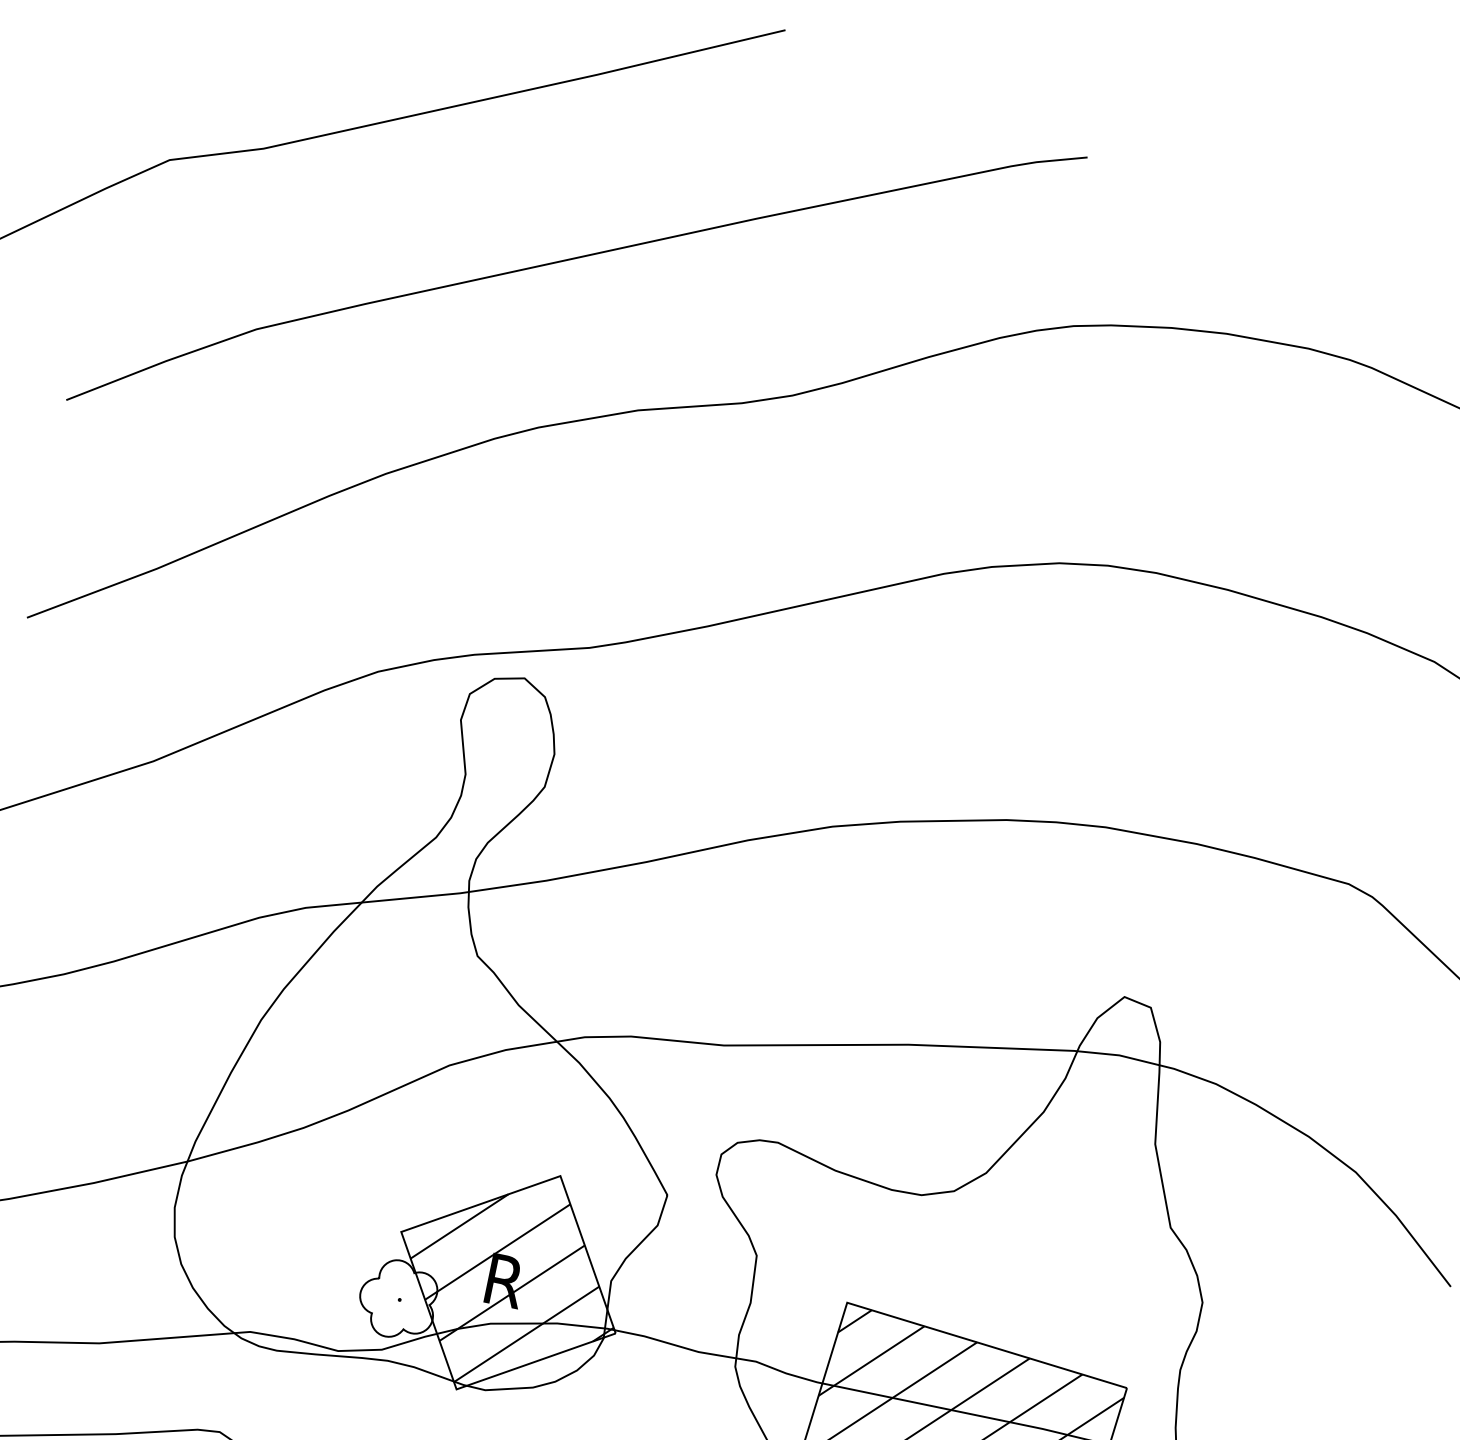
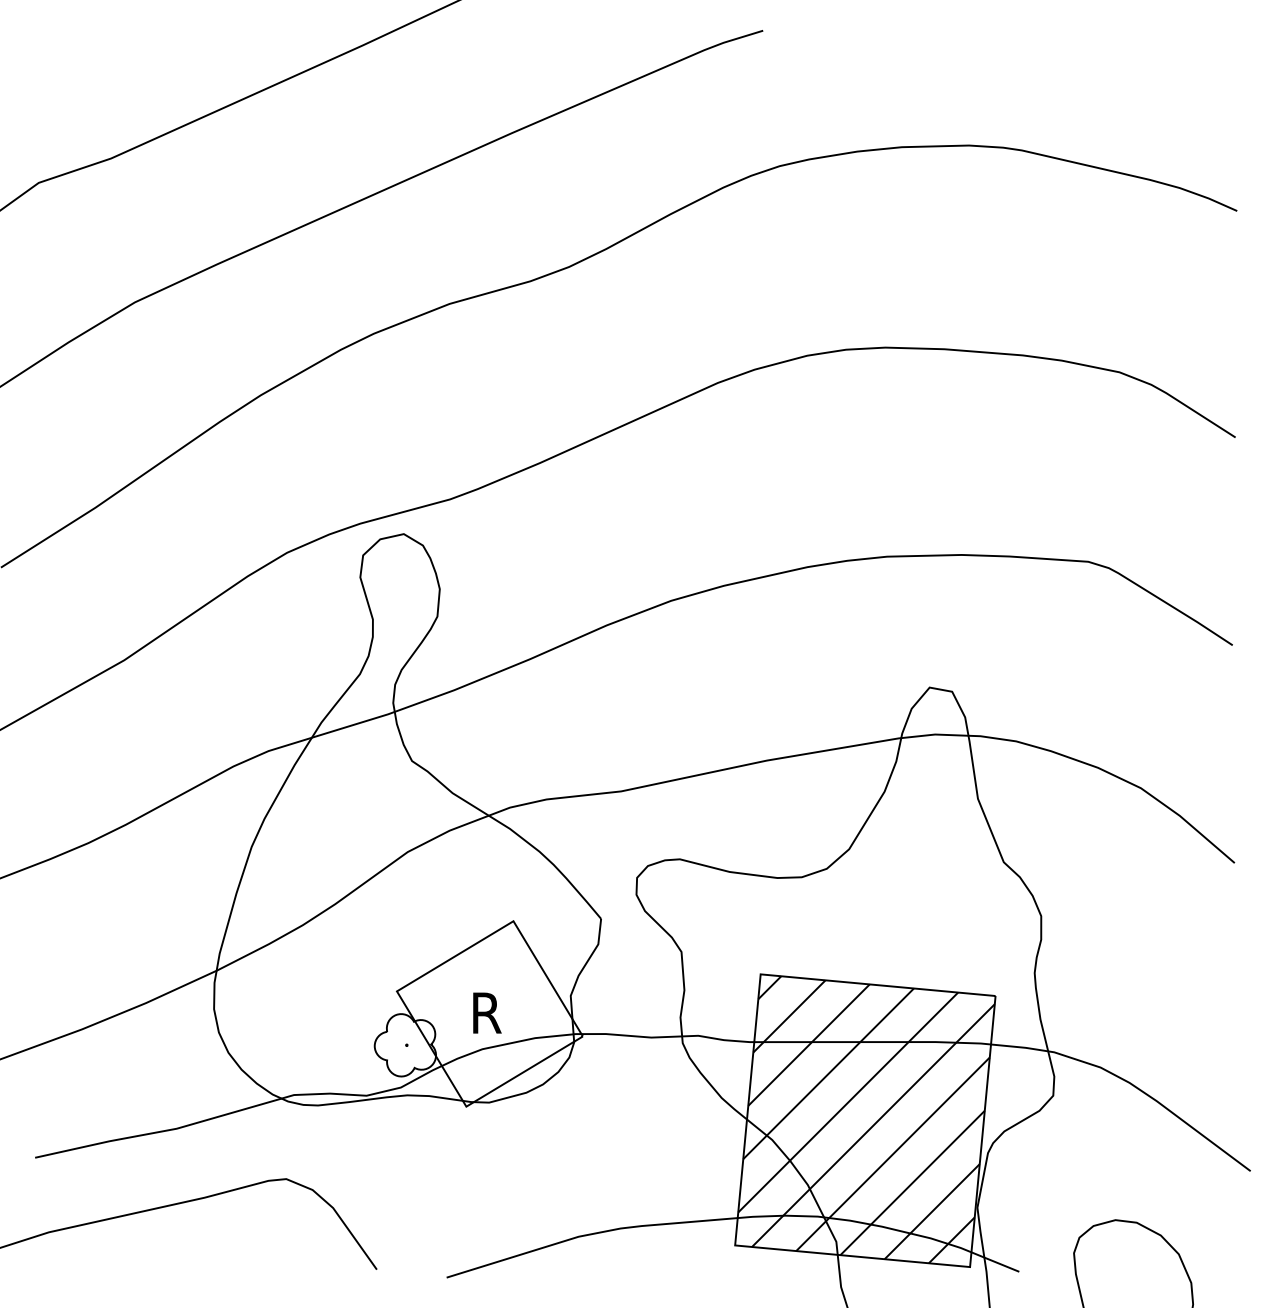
hatch: (512, 1293) -> (494, 1021), removed

